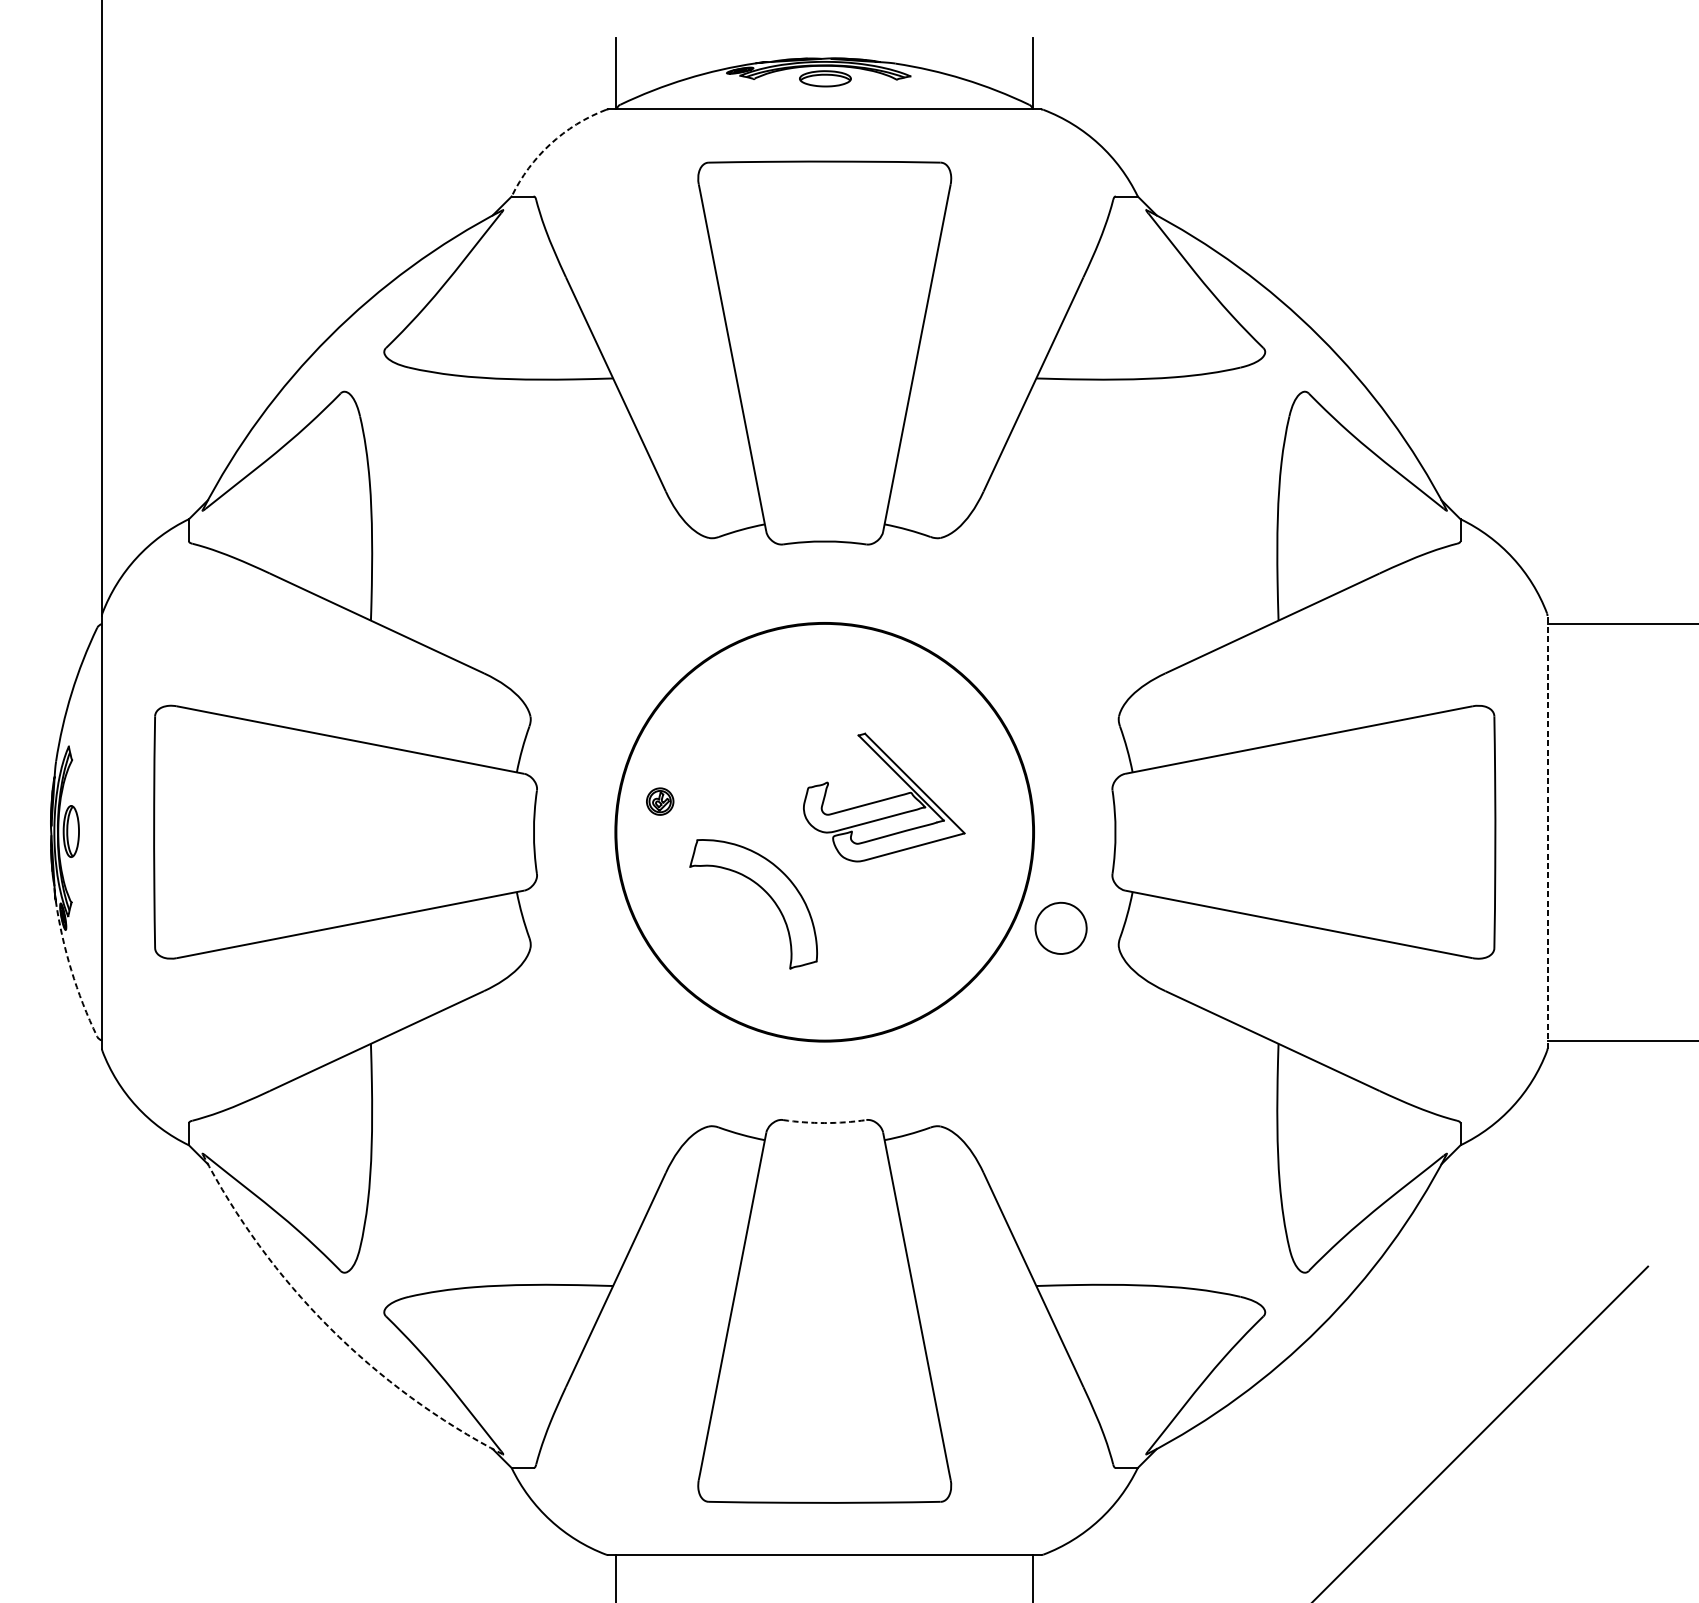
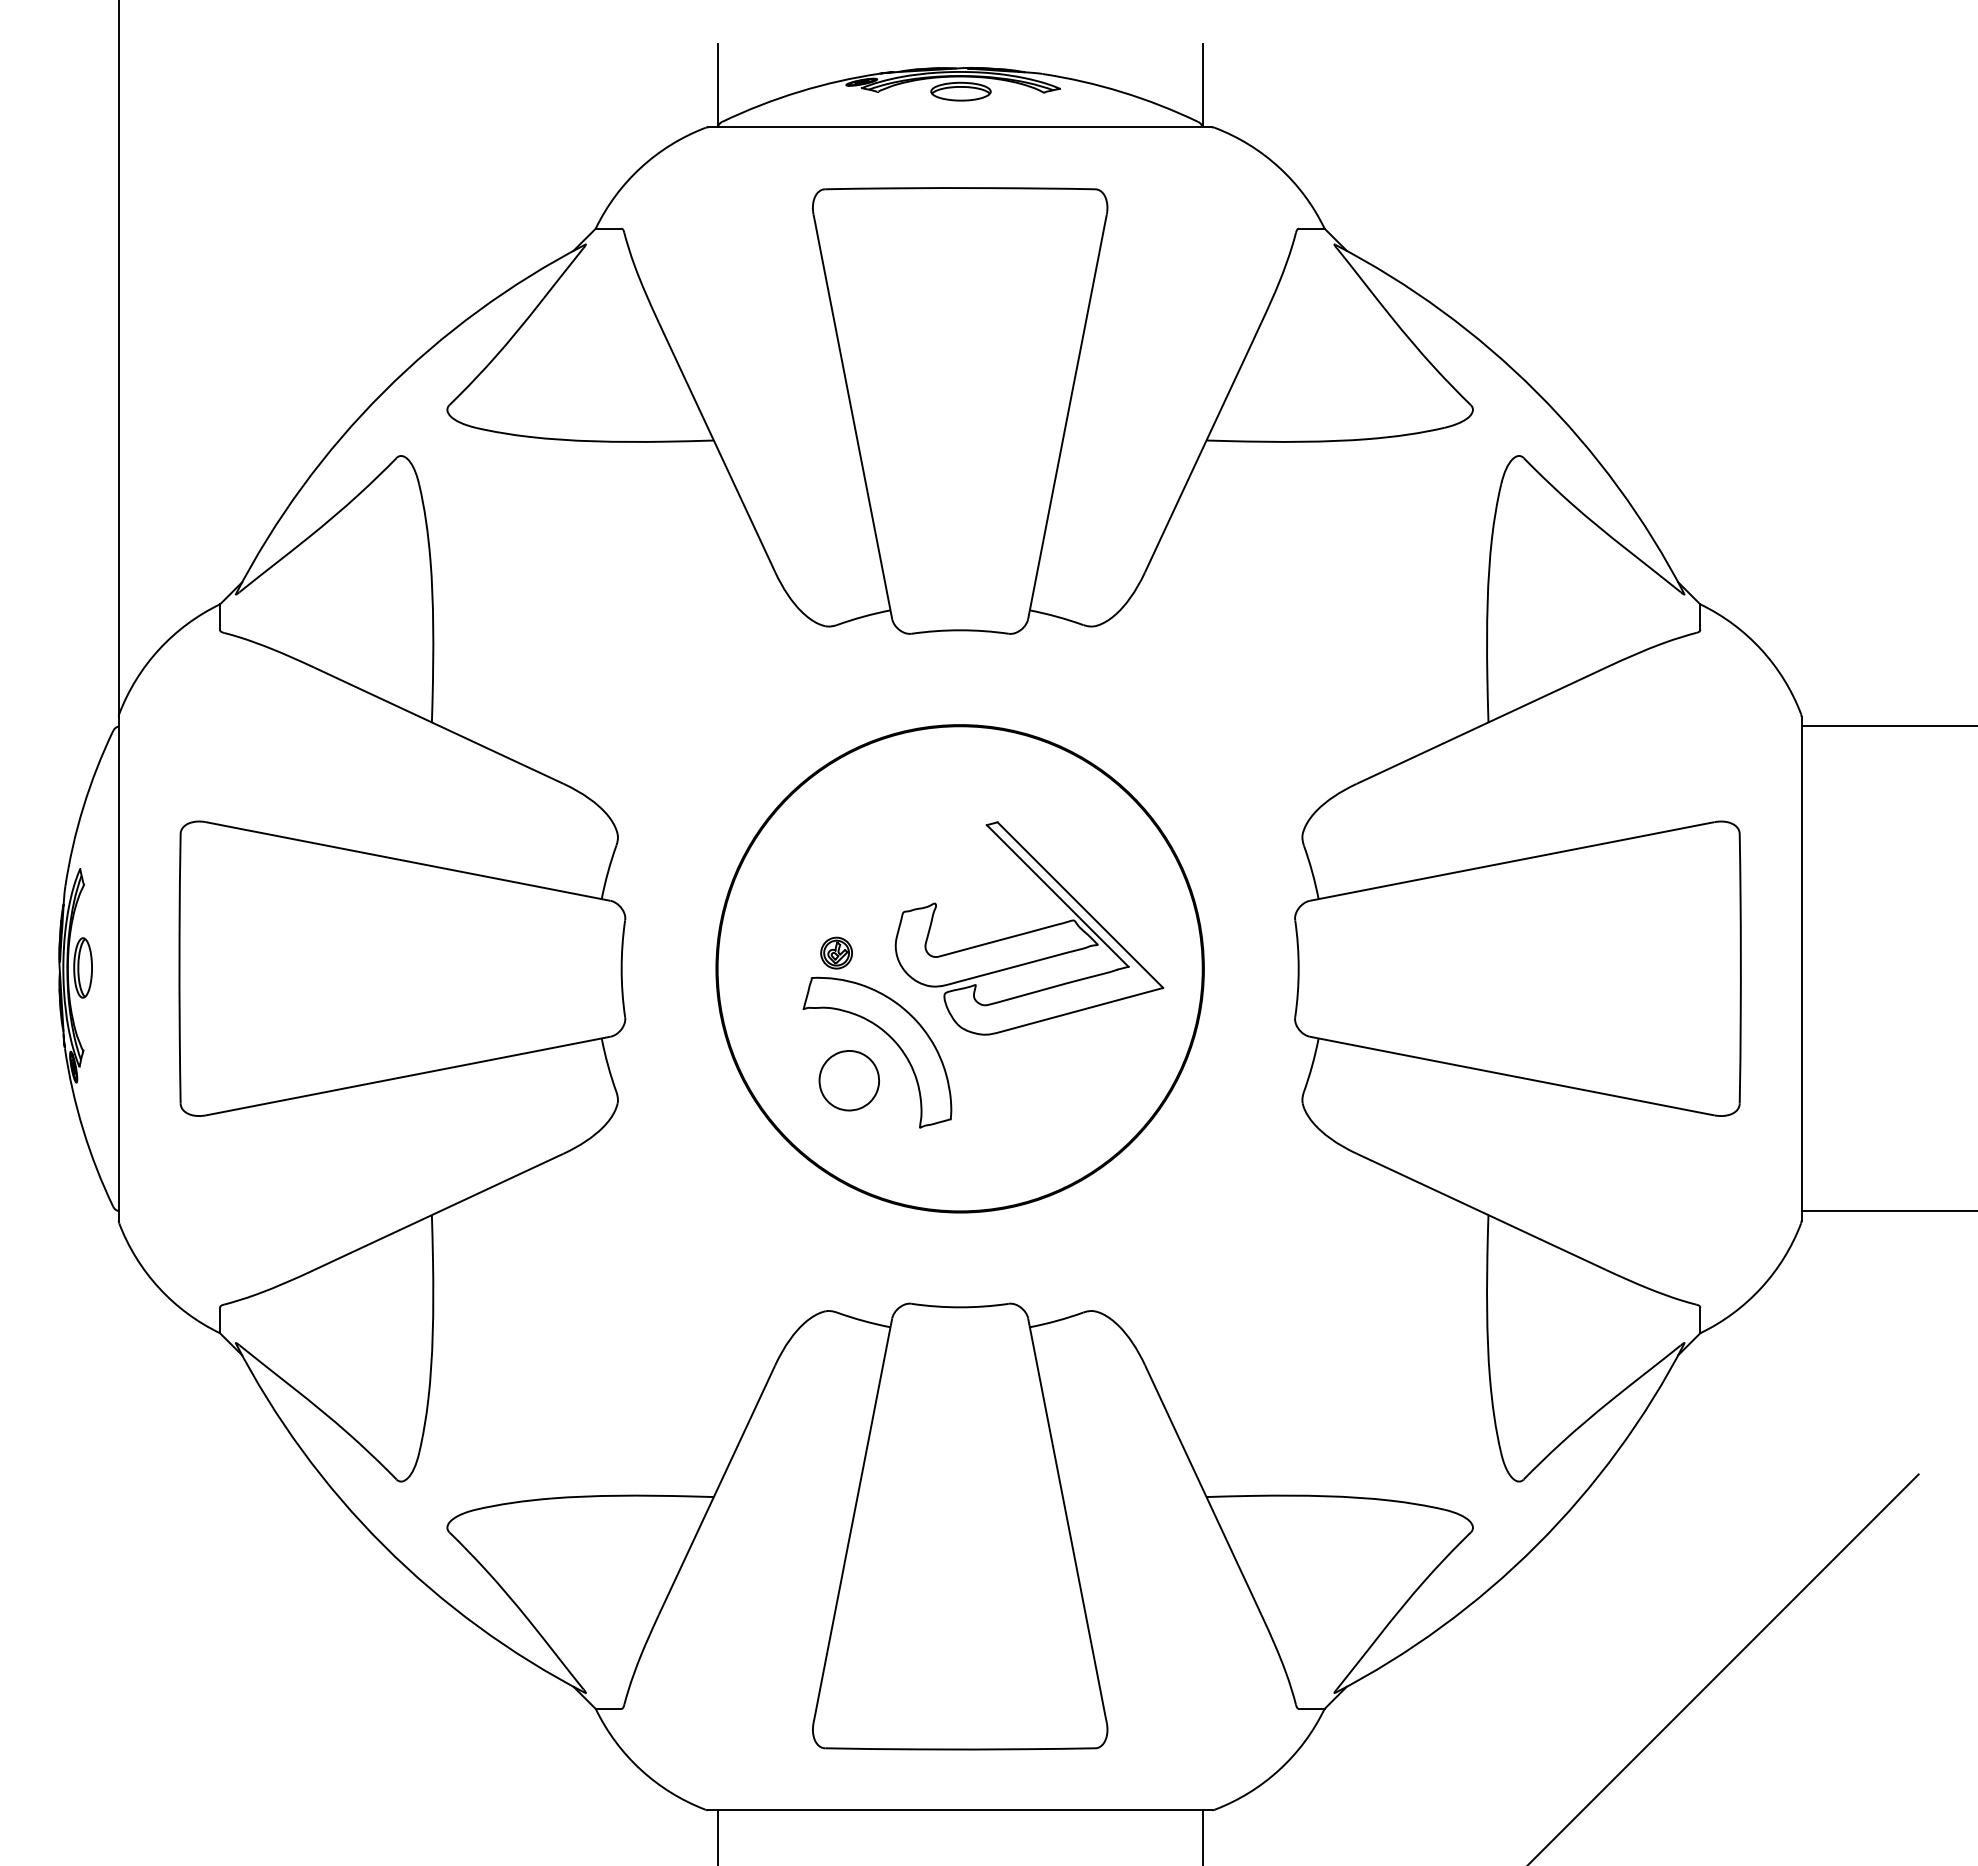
arc: (550, 143) -> (640, 167), dashed -> solid
part: (884, 797) -> (1029, 928), size x1.43
part: (660, 801) -> (836, 952), moved
line: (1547, 831) -> (1801, 968), dashed -> solid
part: (1060, 928) -> (848, 1080), moved
arc: (71, 970) -> (83, 1129), dashed -> solid
arc: (825, 1123) -> (960, 1307), dashed -> solid
arc: (329, 1327) -> (383, 1545), dashed -> solid

